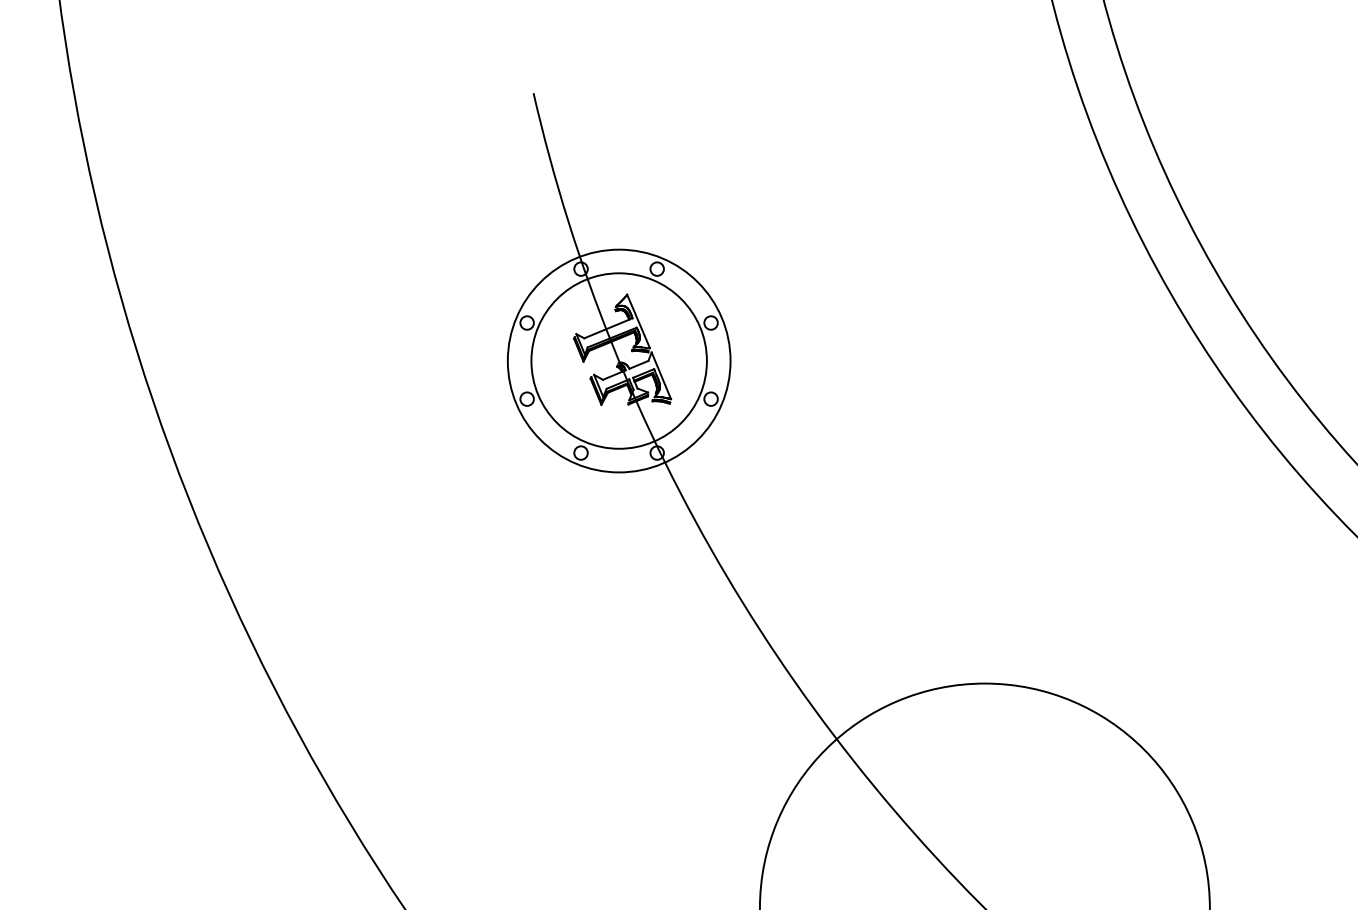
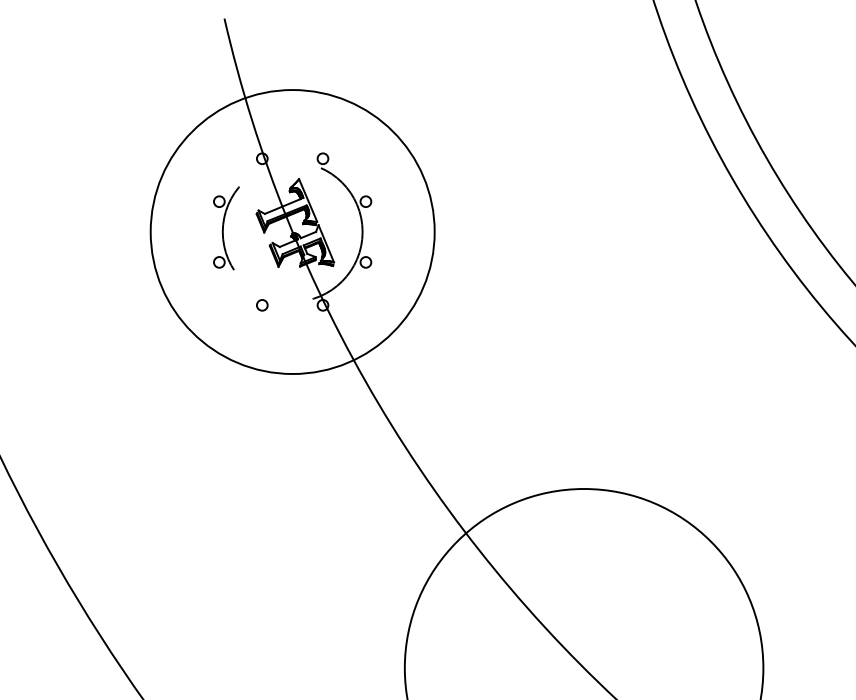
circle: (618, 360) -> (292, 231), size x1.6
circle: (618, 360) -> (292, 231), solid -> dashed

